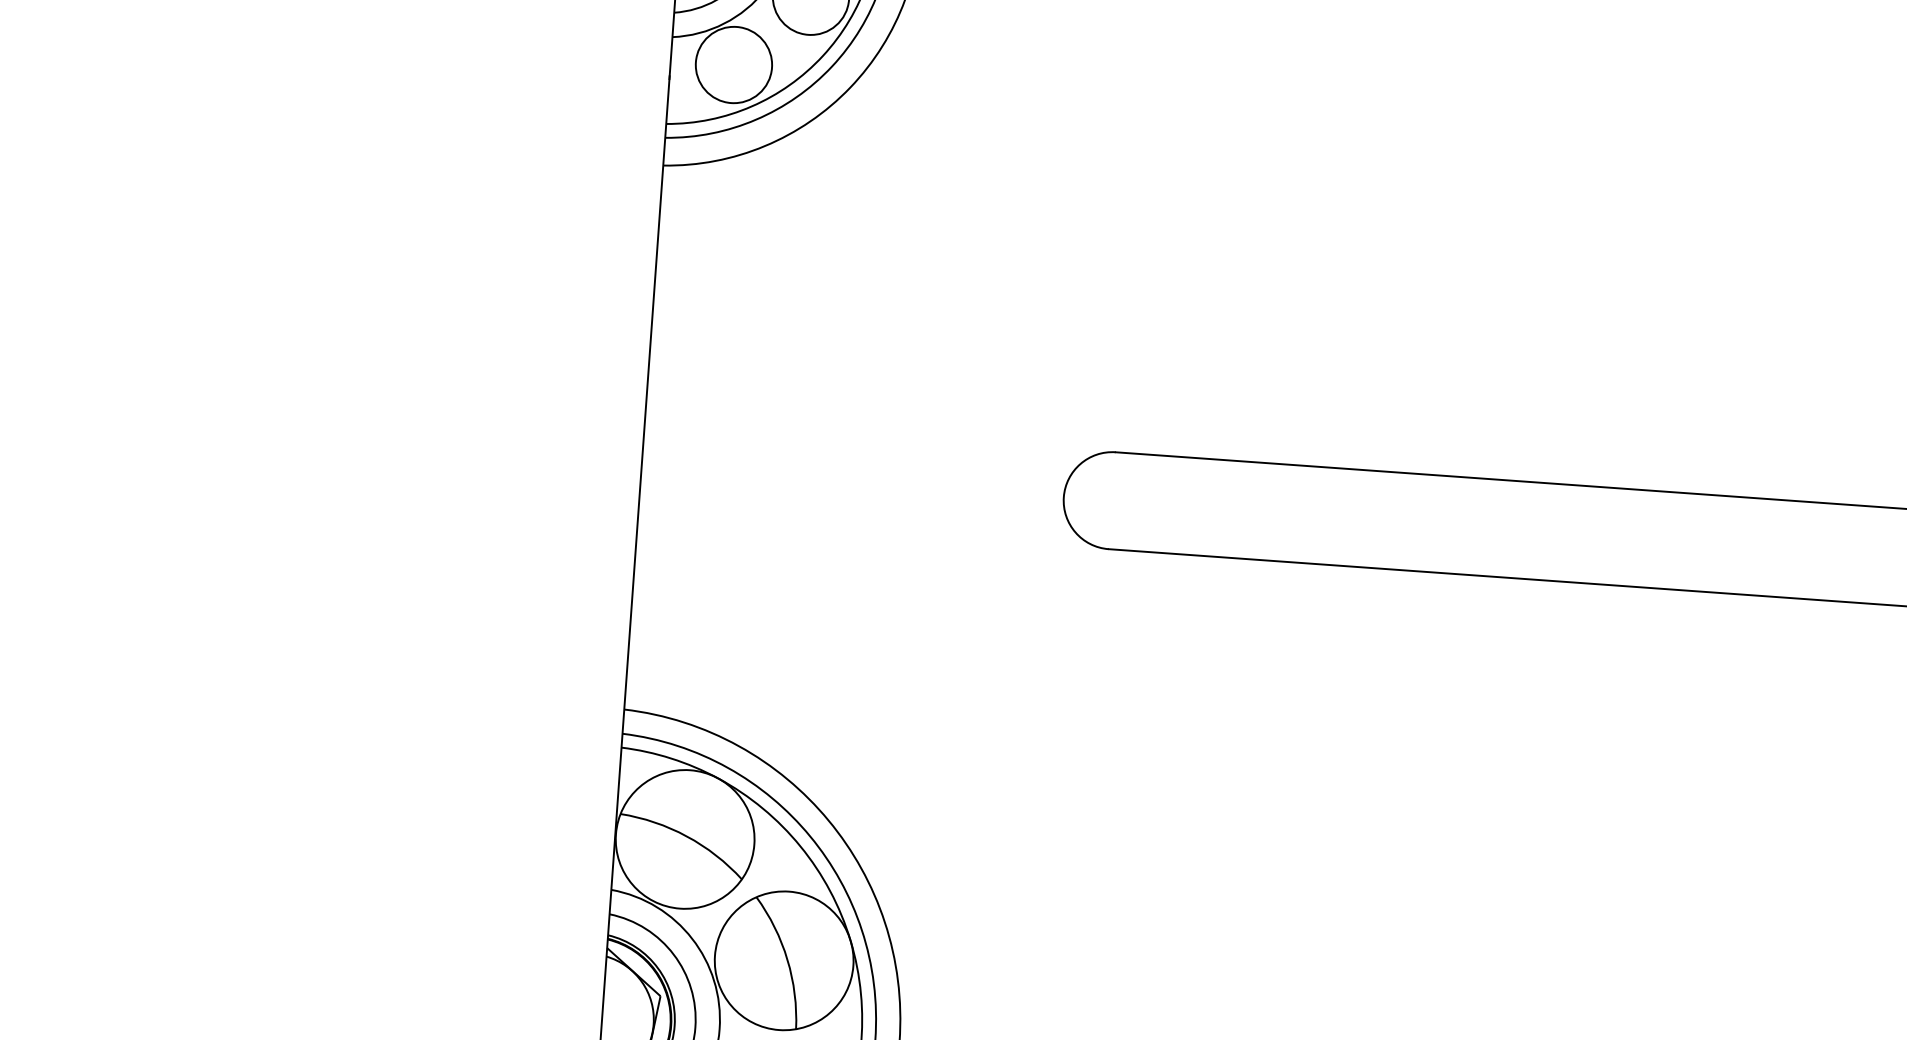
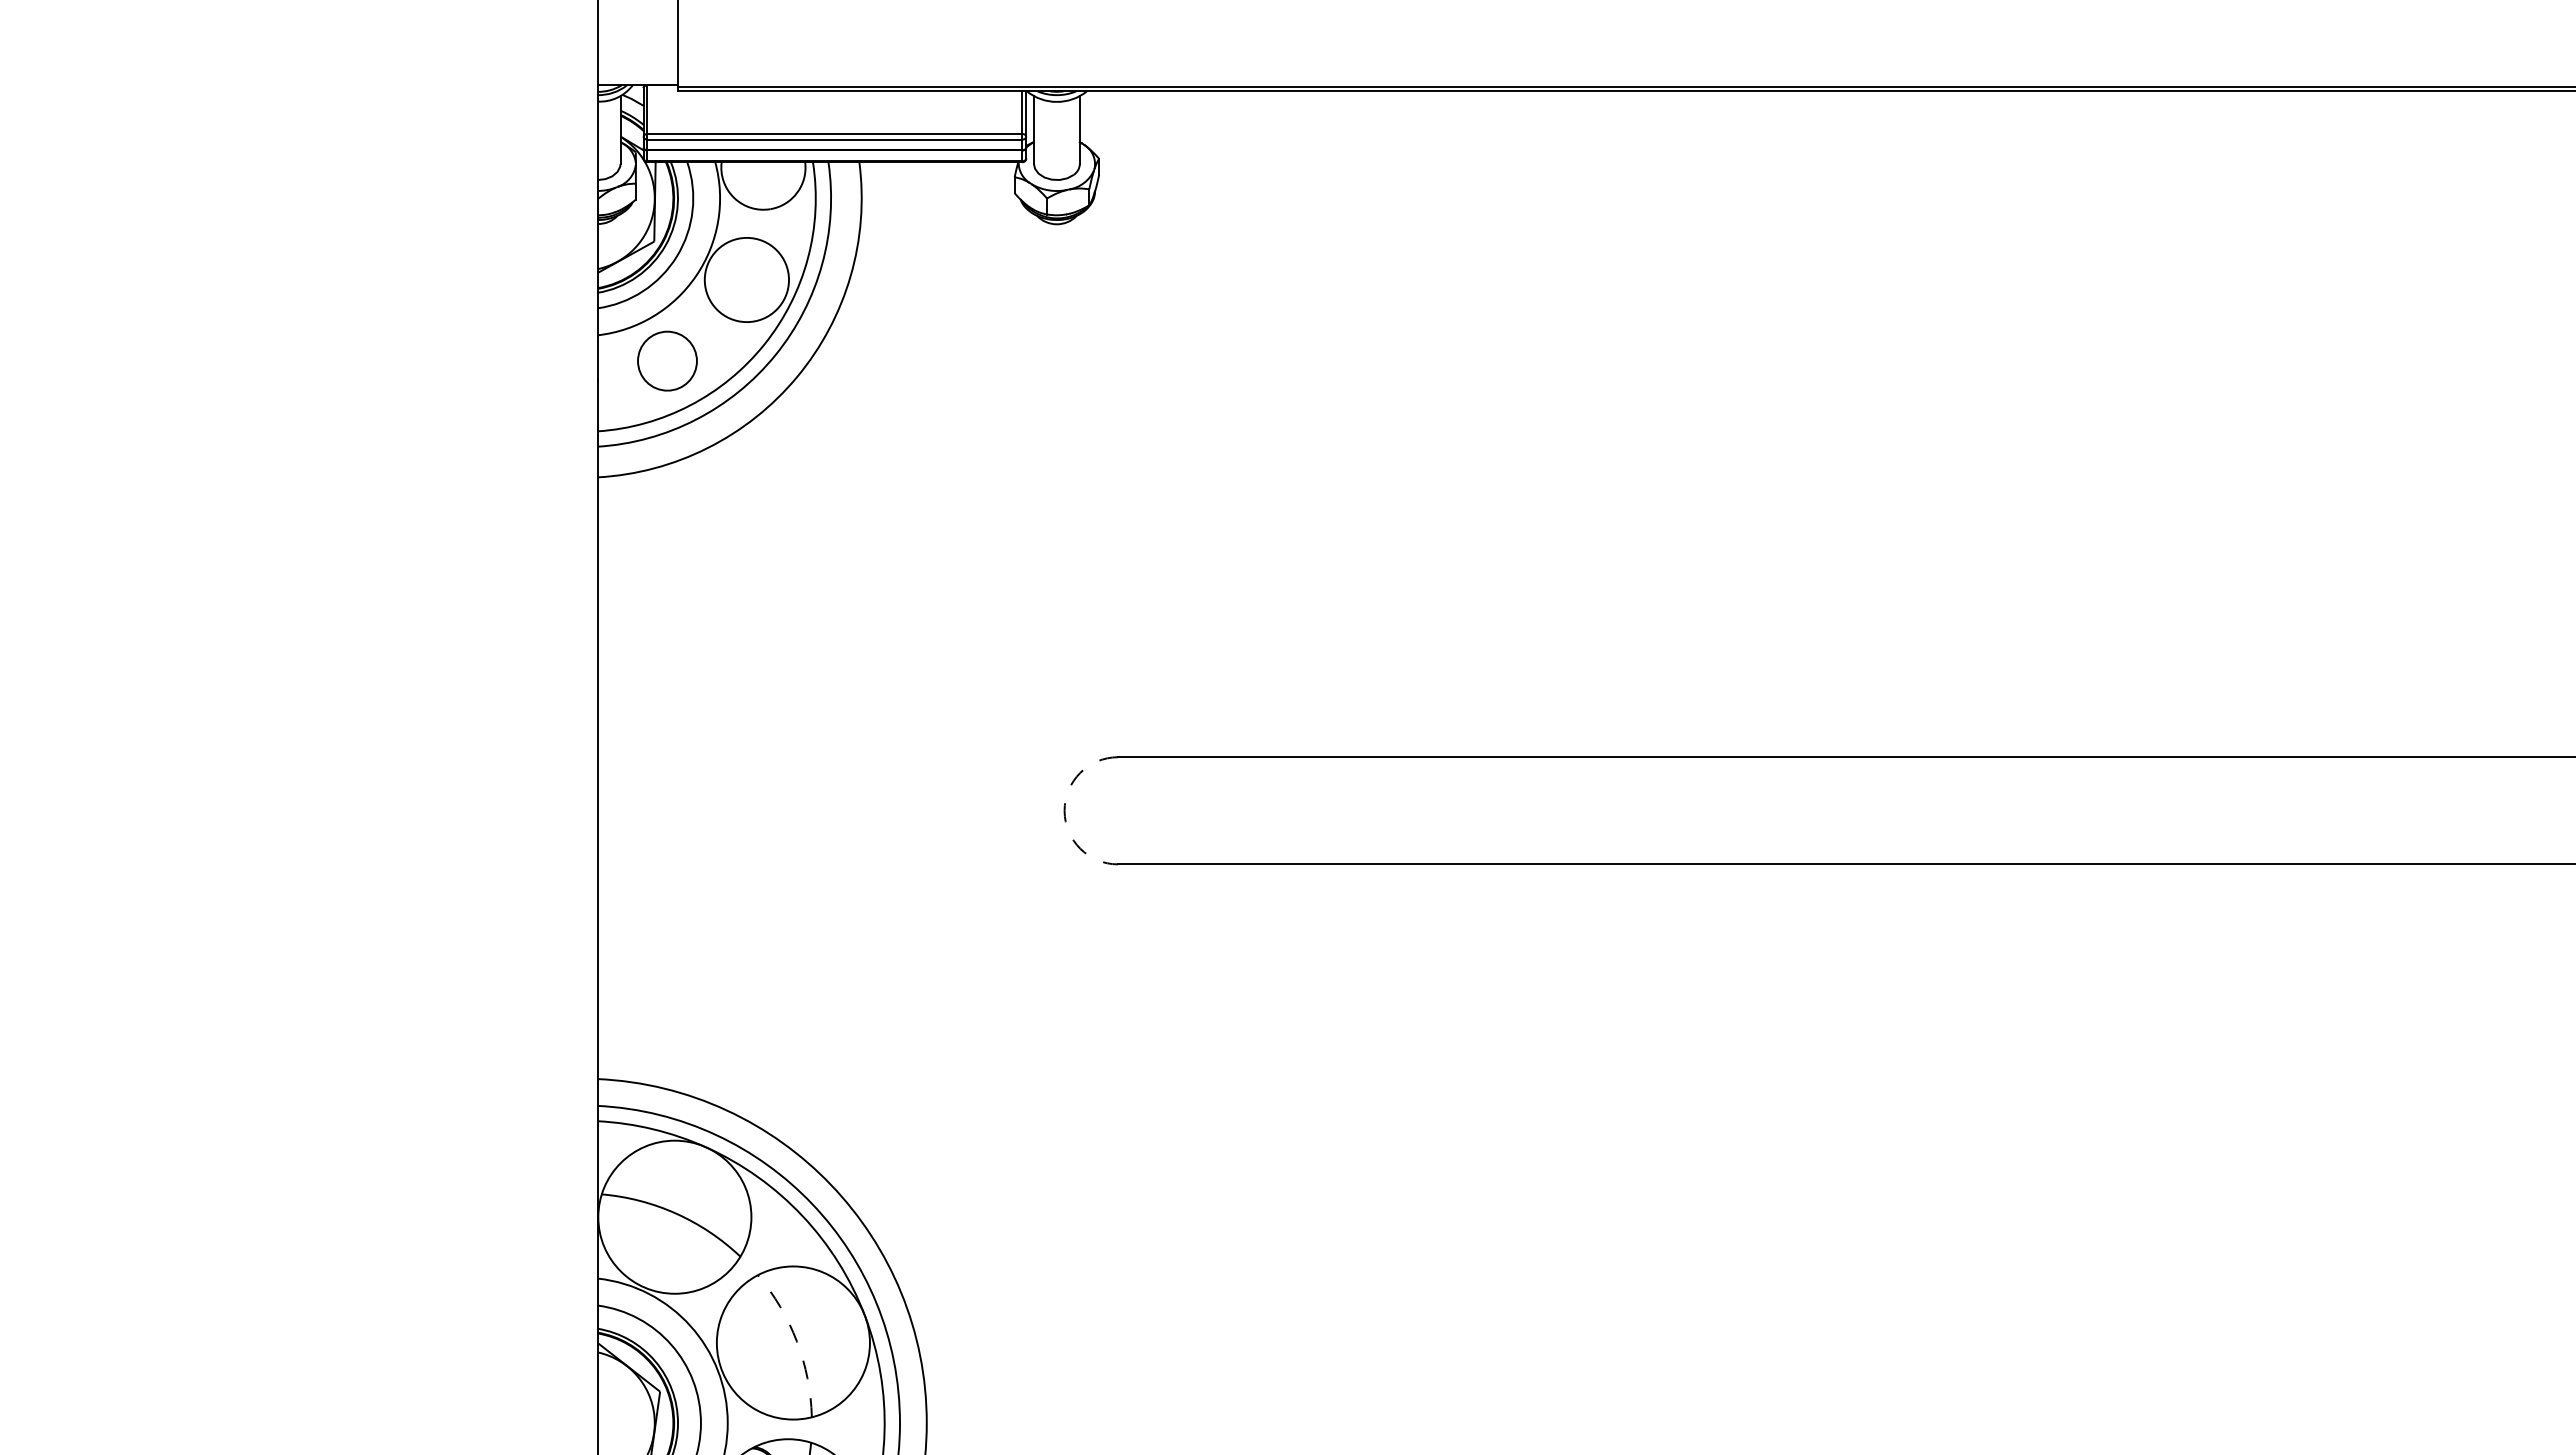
circle: (733, 65) -> (667, 361), size x0.7
arc: (1063, 496) -> (1064, 810), solid -> dashed
arc: (787, 959) -> (796, 1341), solid -> dashed

